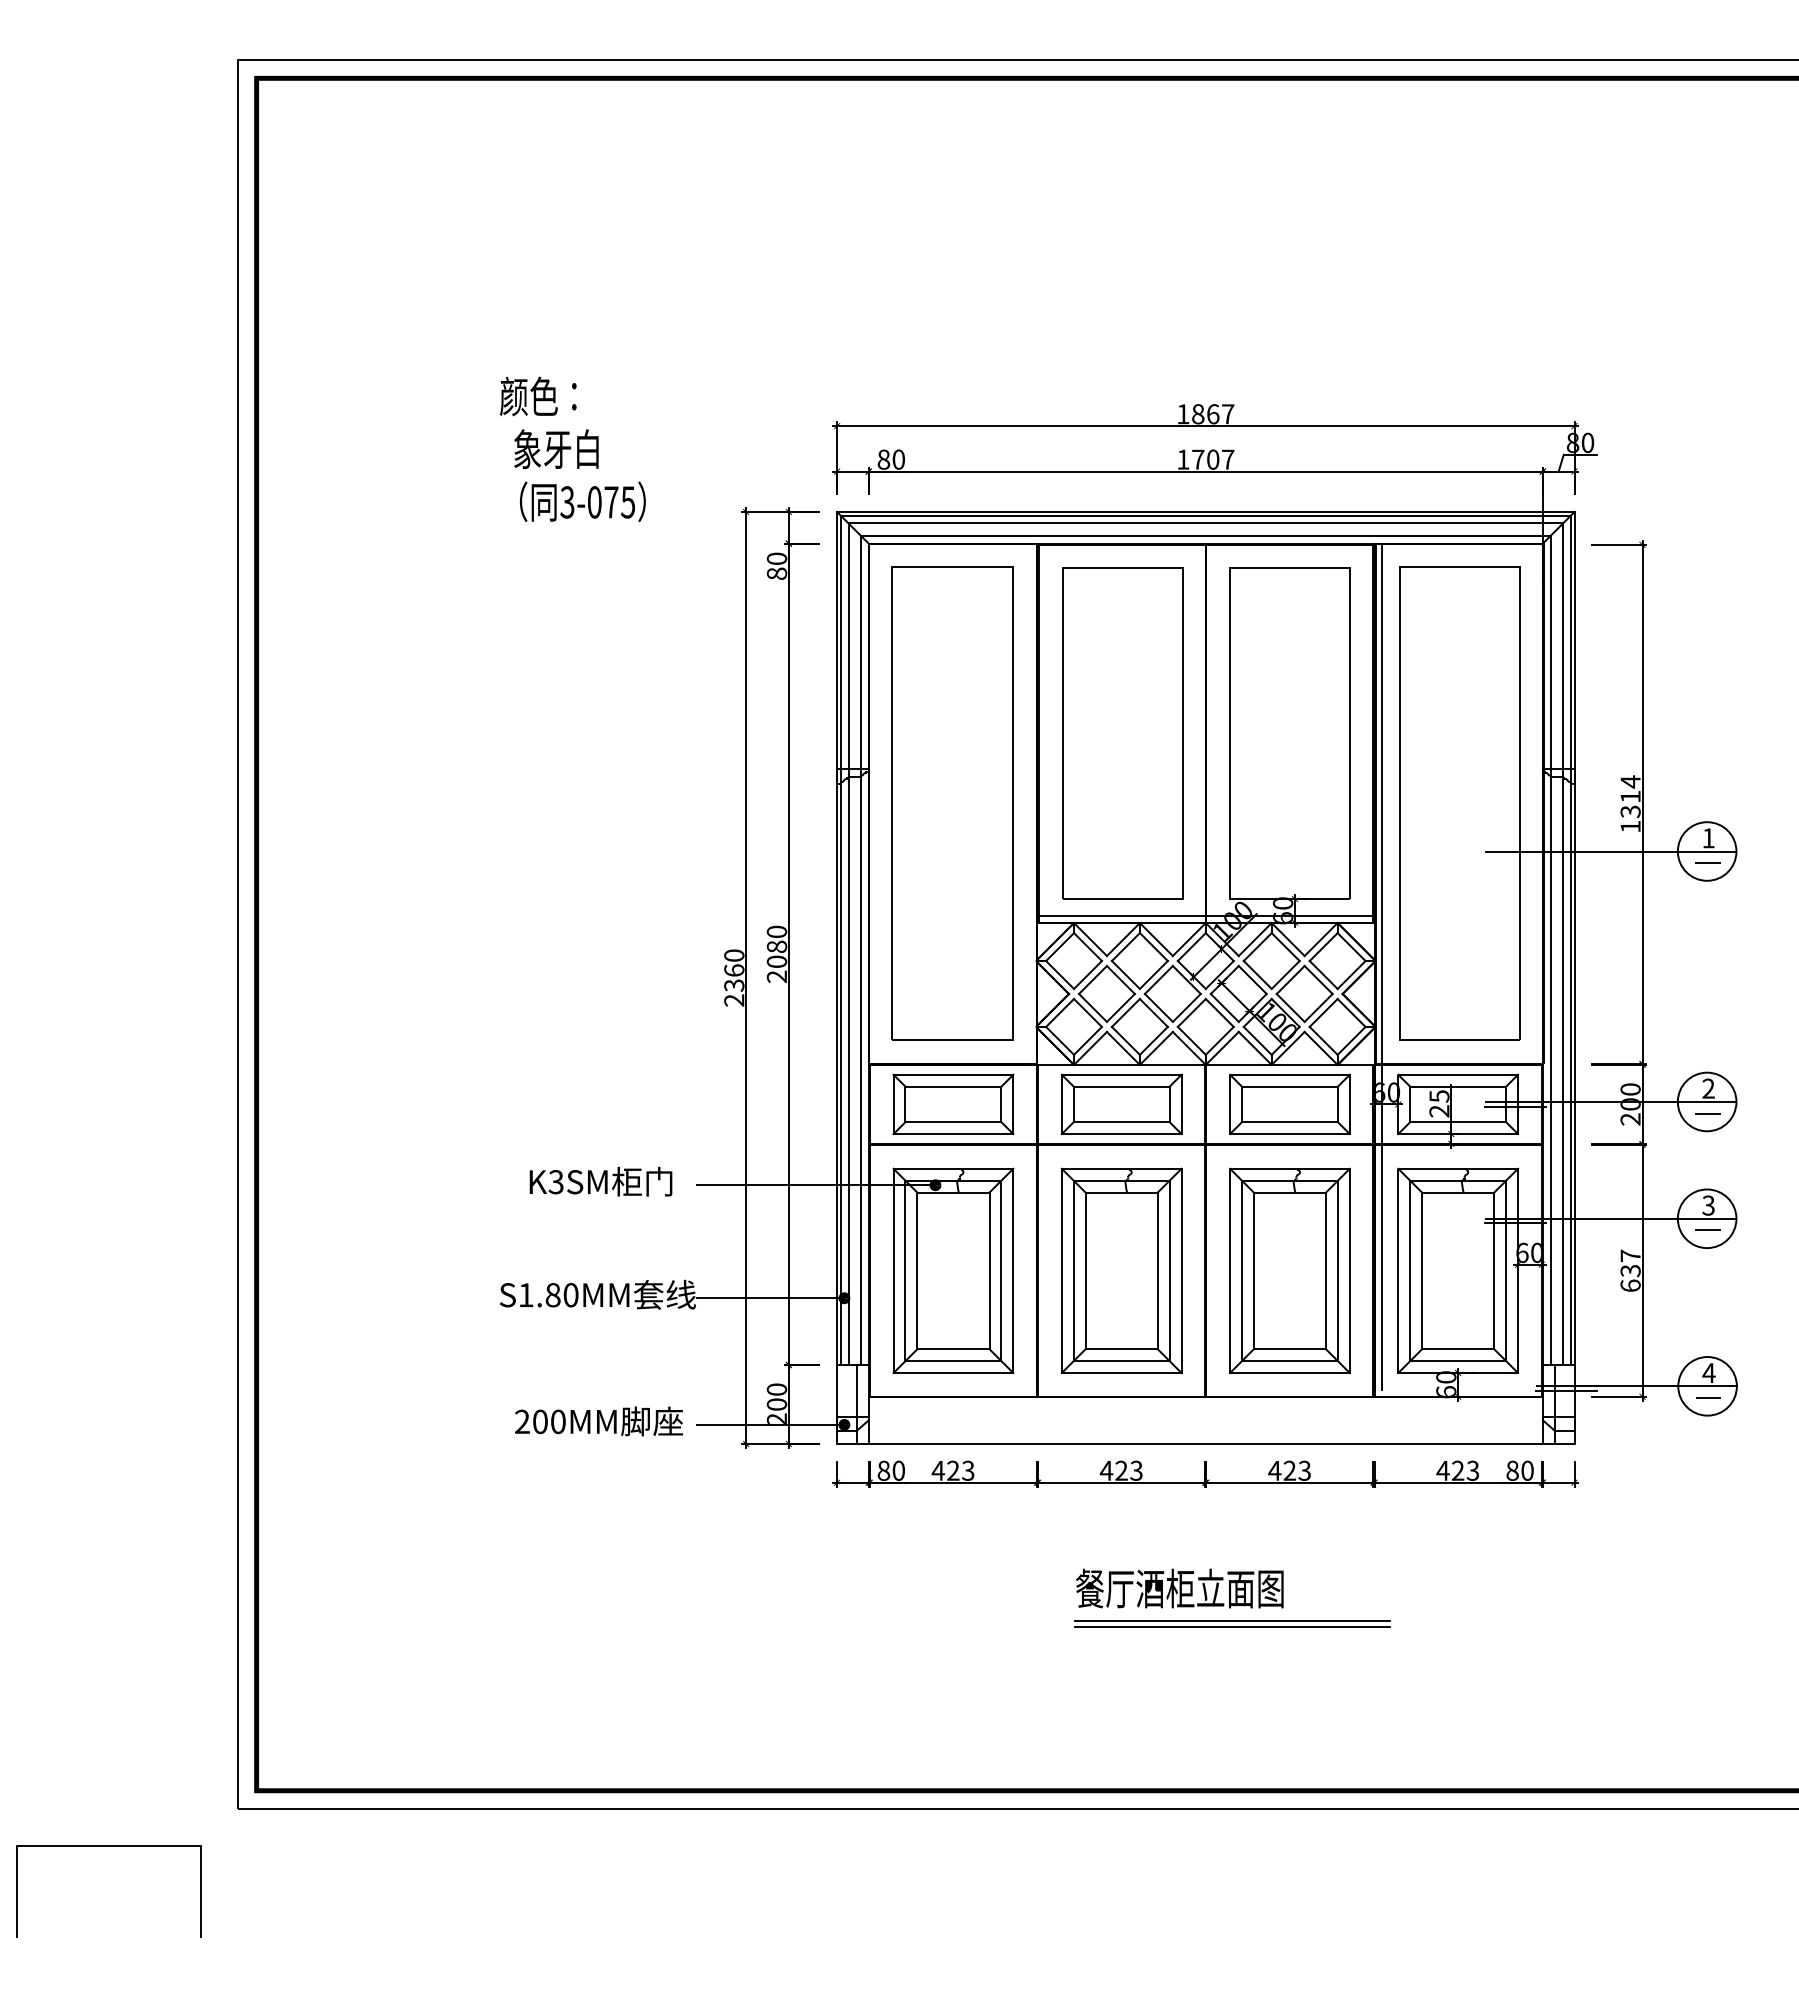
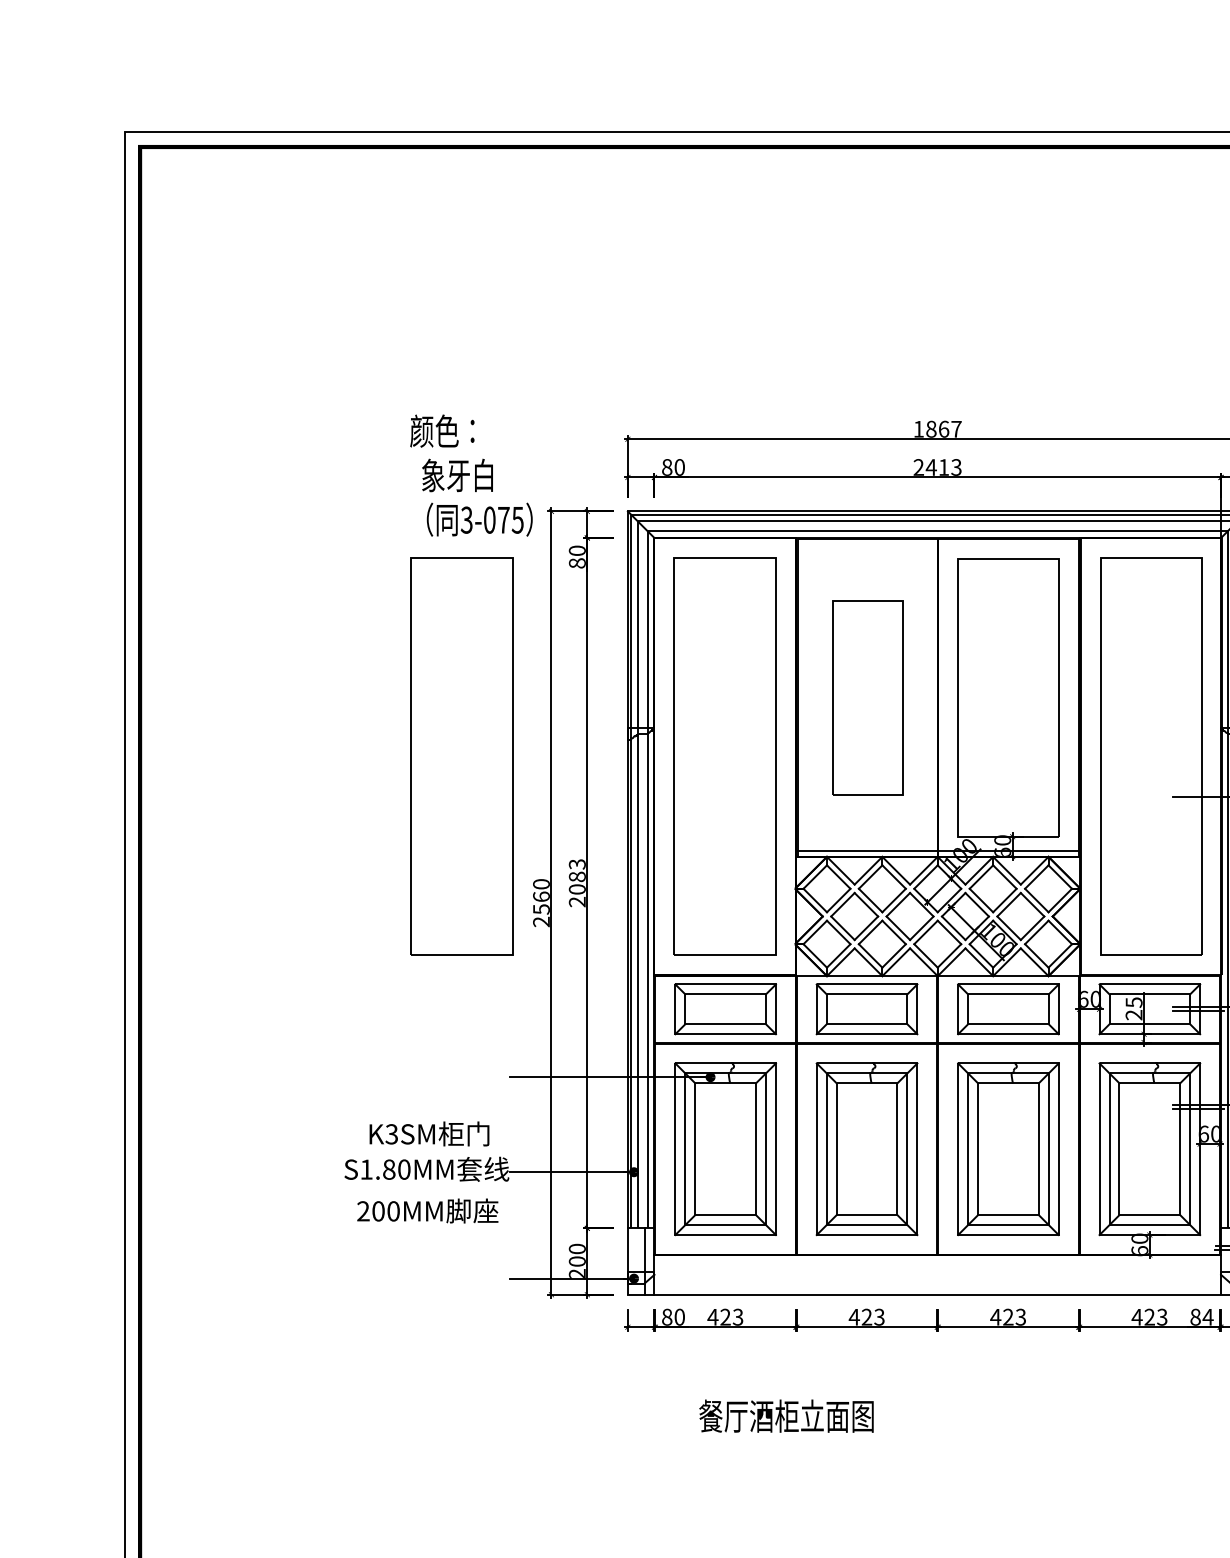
text: (572, 448) -> (471, 474), moved
text: (1205, 459) -> (937, 467), 1707 -> 2413
part: (1122, 733) -> (867, 697), size x0.7
part: (639, 803) -> (461, 756), added
text: (777, 931) -> (577, 863), 2080 -> 2083
line: (1381, 966) -> (1085, 893), removed
text: (733, 985) -> (540, 909), 2360 -> 2560
text: (600, 1181) -> (429, 1133), moved
text: (598, 1421) -> (427, 1211), moved
text: (1527, 1470) -> (1208, 1316), 80 -> 84
text: (1179, 1588) -> (786, 1416), moved
line: (1232, 1621) -> (960, 1443), removed
line: (1232, 1627) -> (960, 1448), removed

